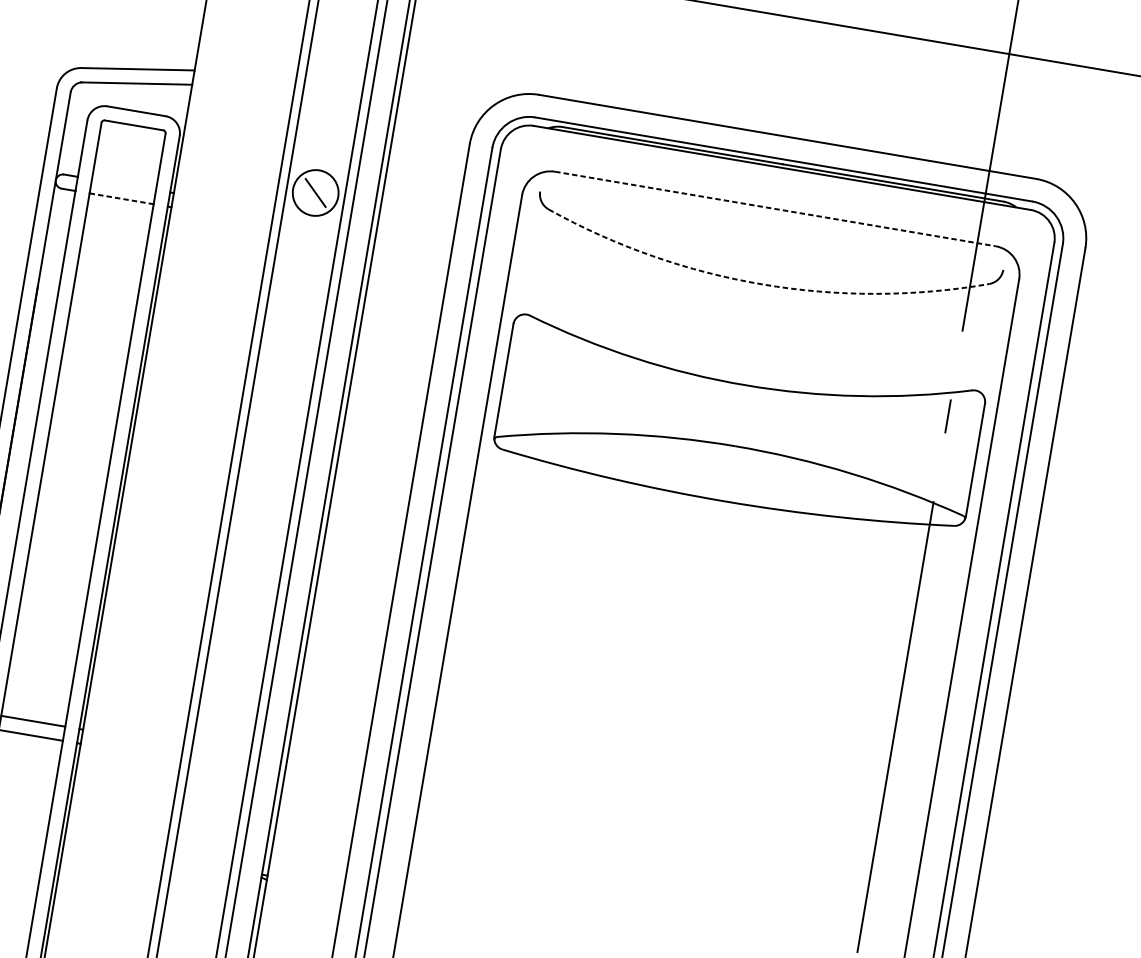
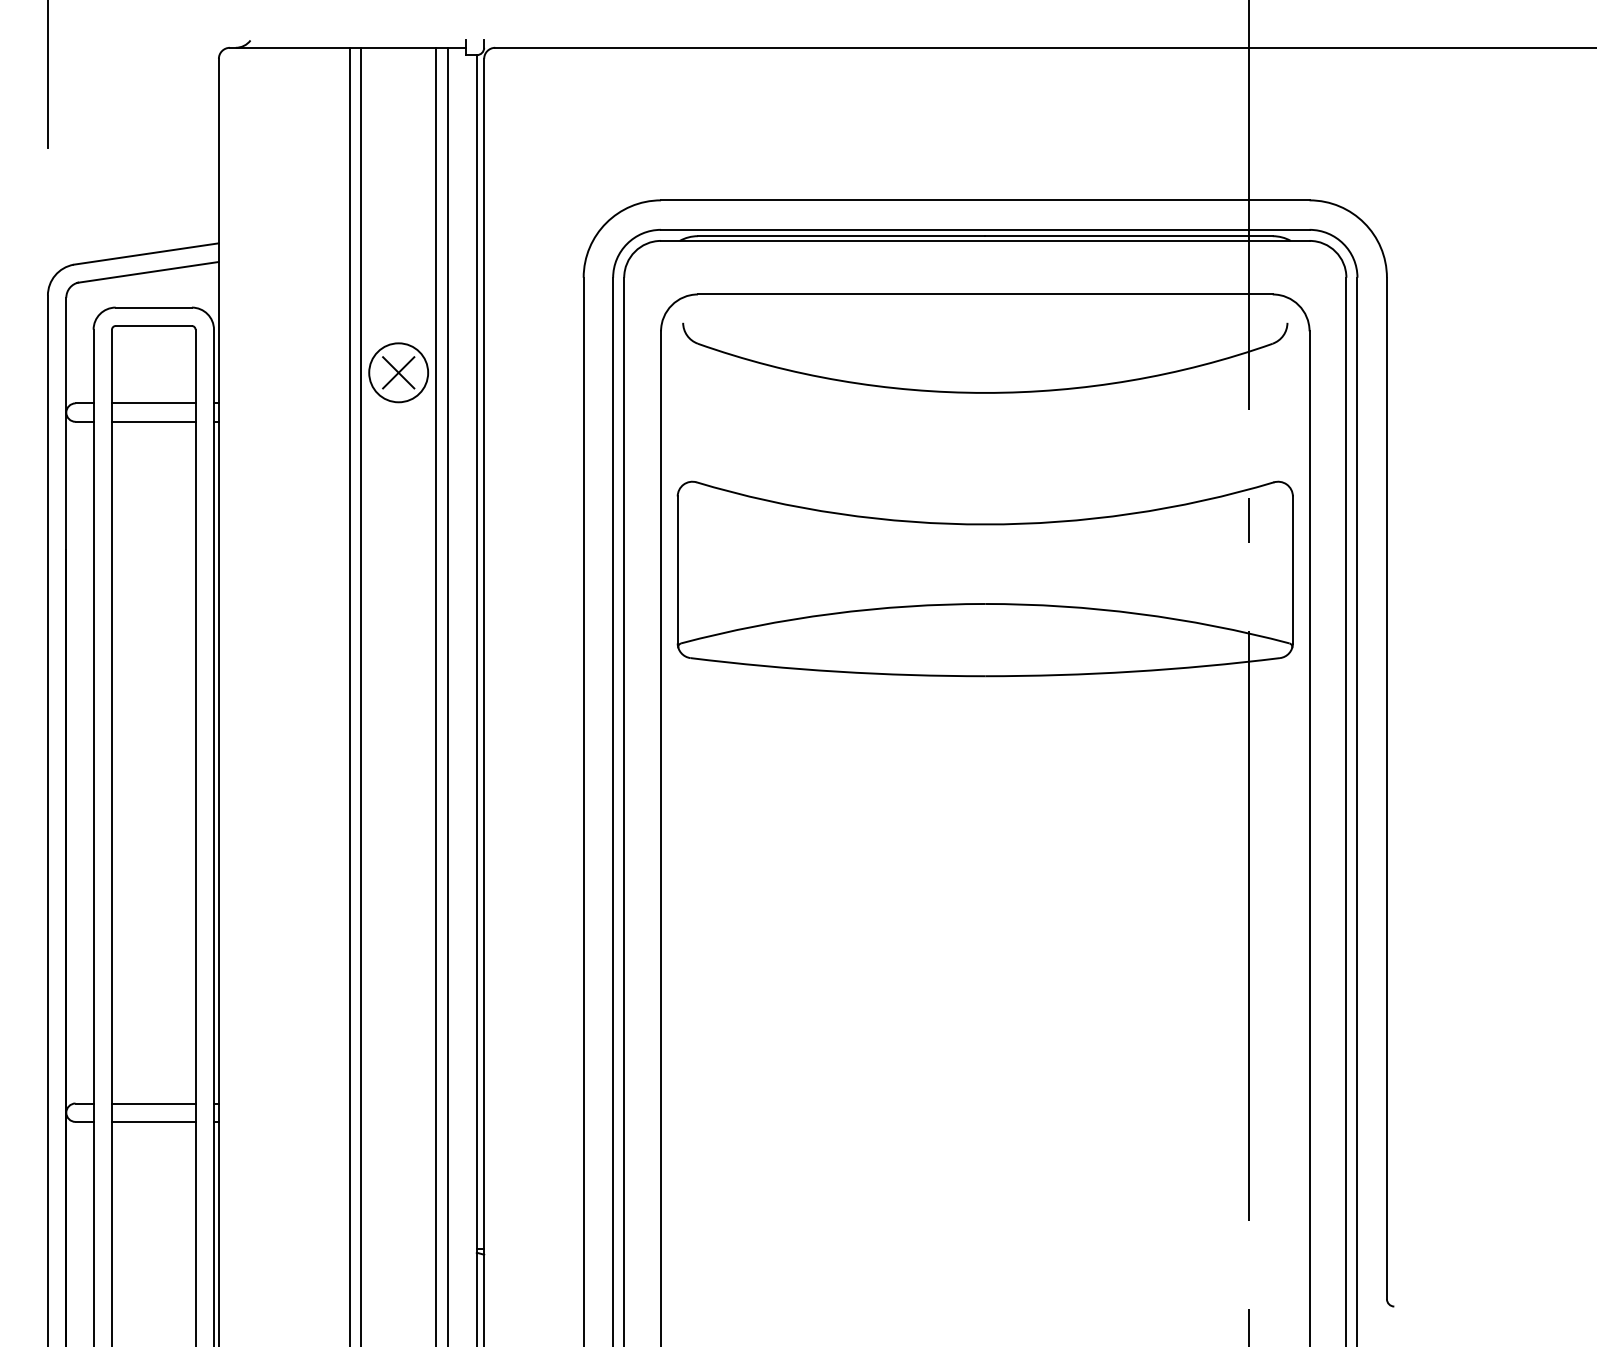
line: (123, 184) -> (153, 403), added
line: (315, 192) -> (398, 372), added
line: (121, 198) -> (153, 421), dashed -> solid
line: (775, 209) -> (985, 294), dashed -> solid
arc: (762, 284) -> (985, 392), dashed -> solid

